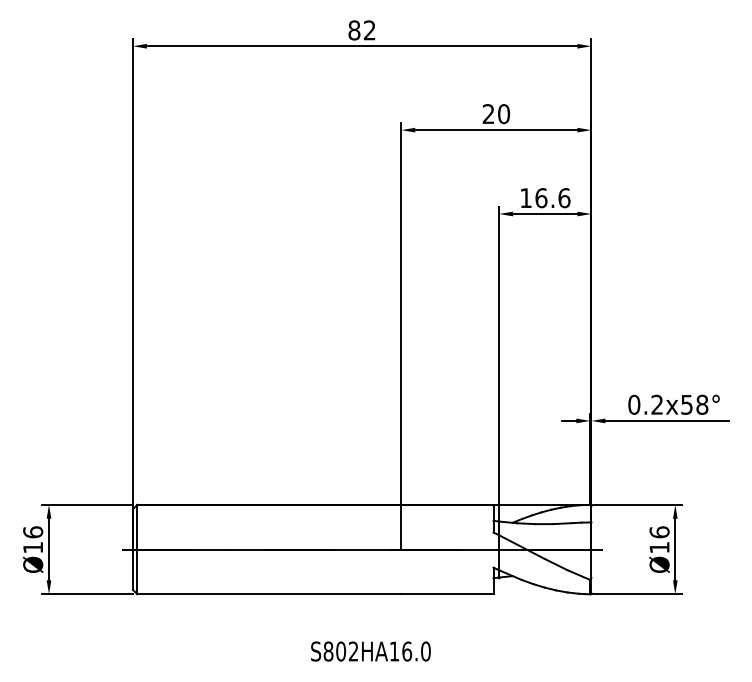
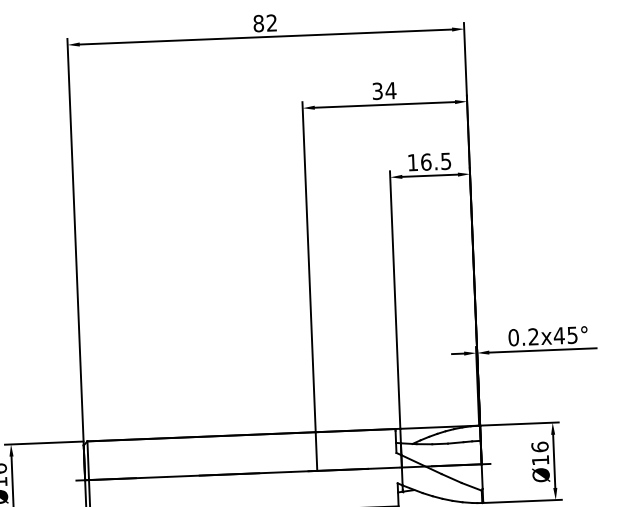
text: (496, 114) -> (384, 91), 20 -> 34
text: (564, 198) -> (446, 161), 16.6 -> 16.5
text: (694, 404) -> (565, 335), 0.2x58° -> 0.2x45°

